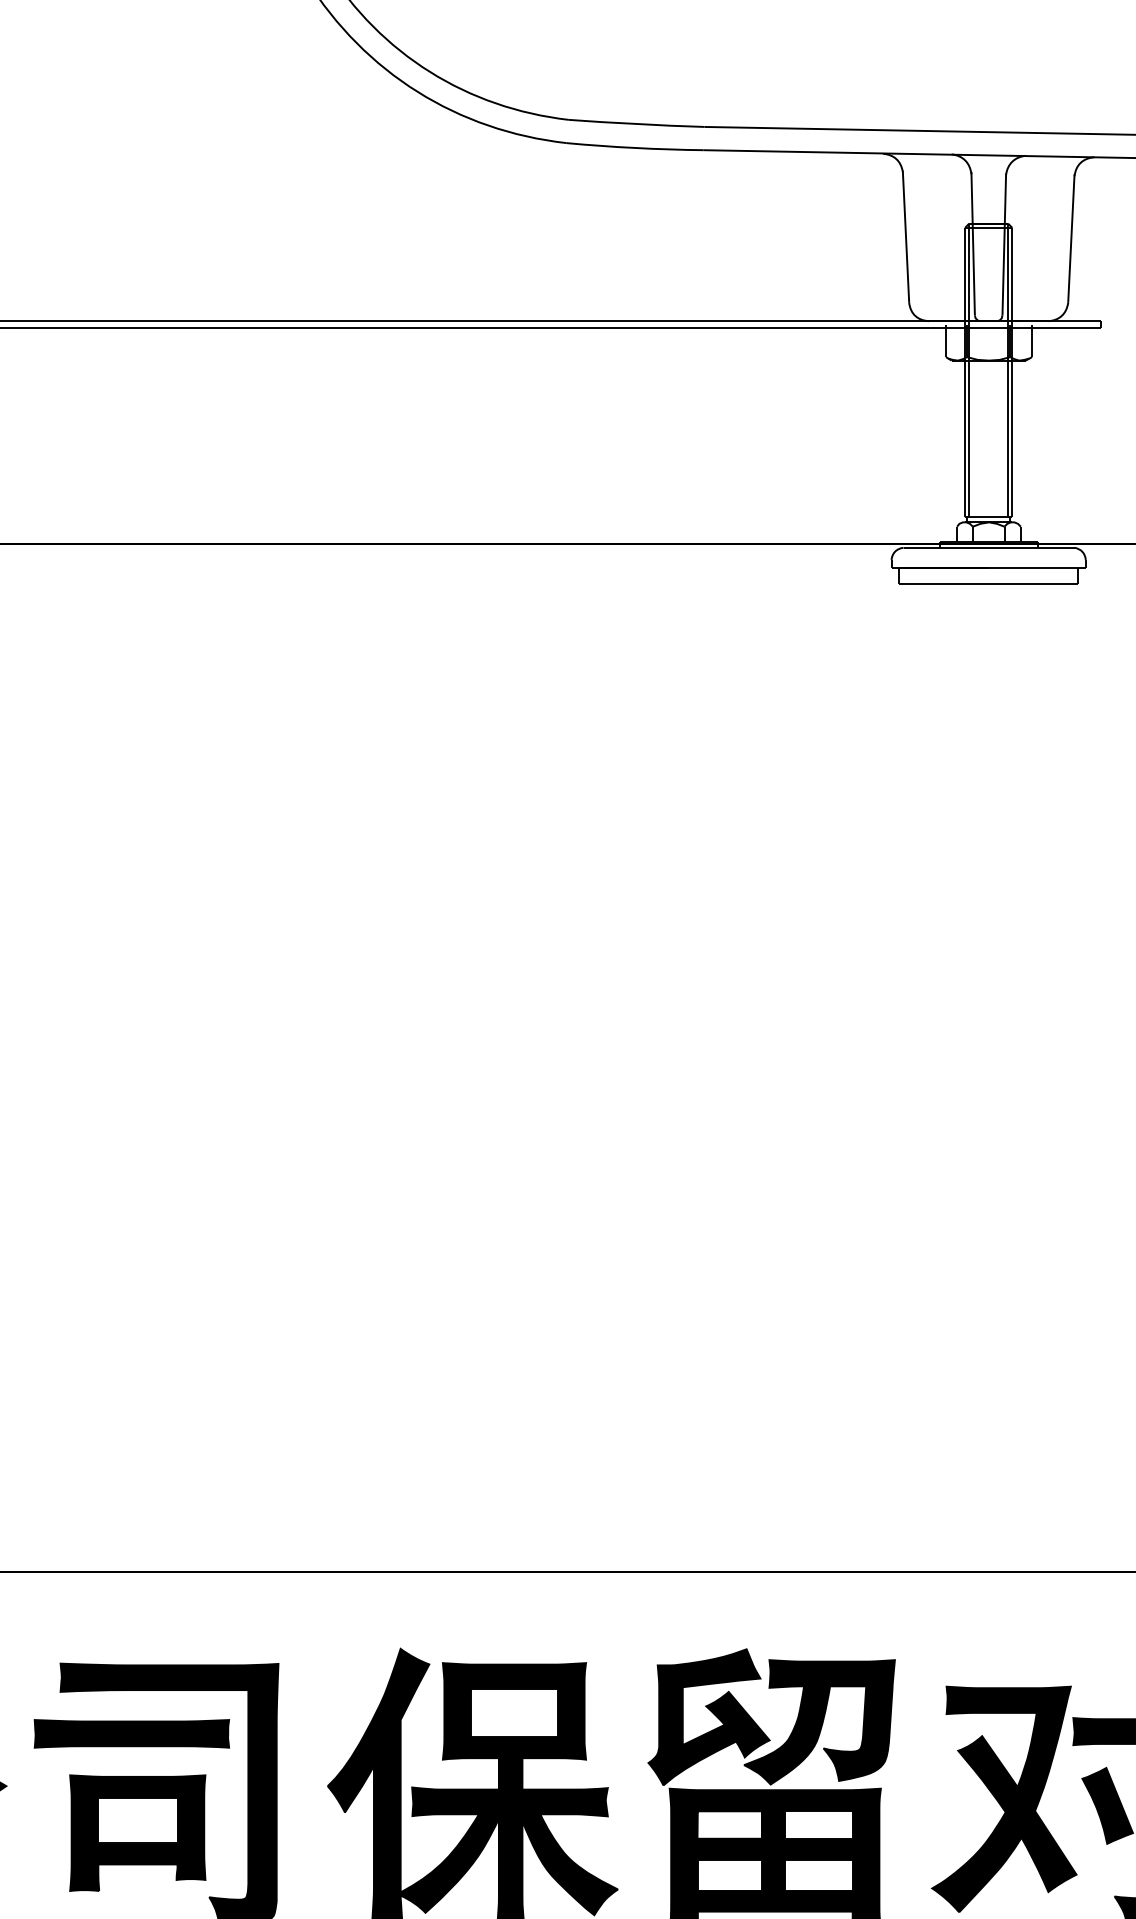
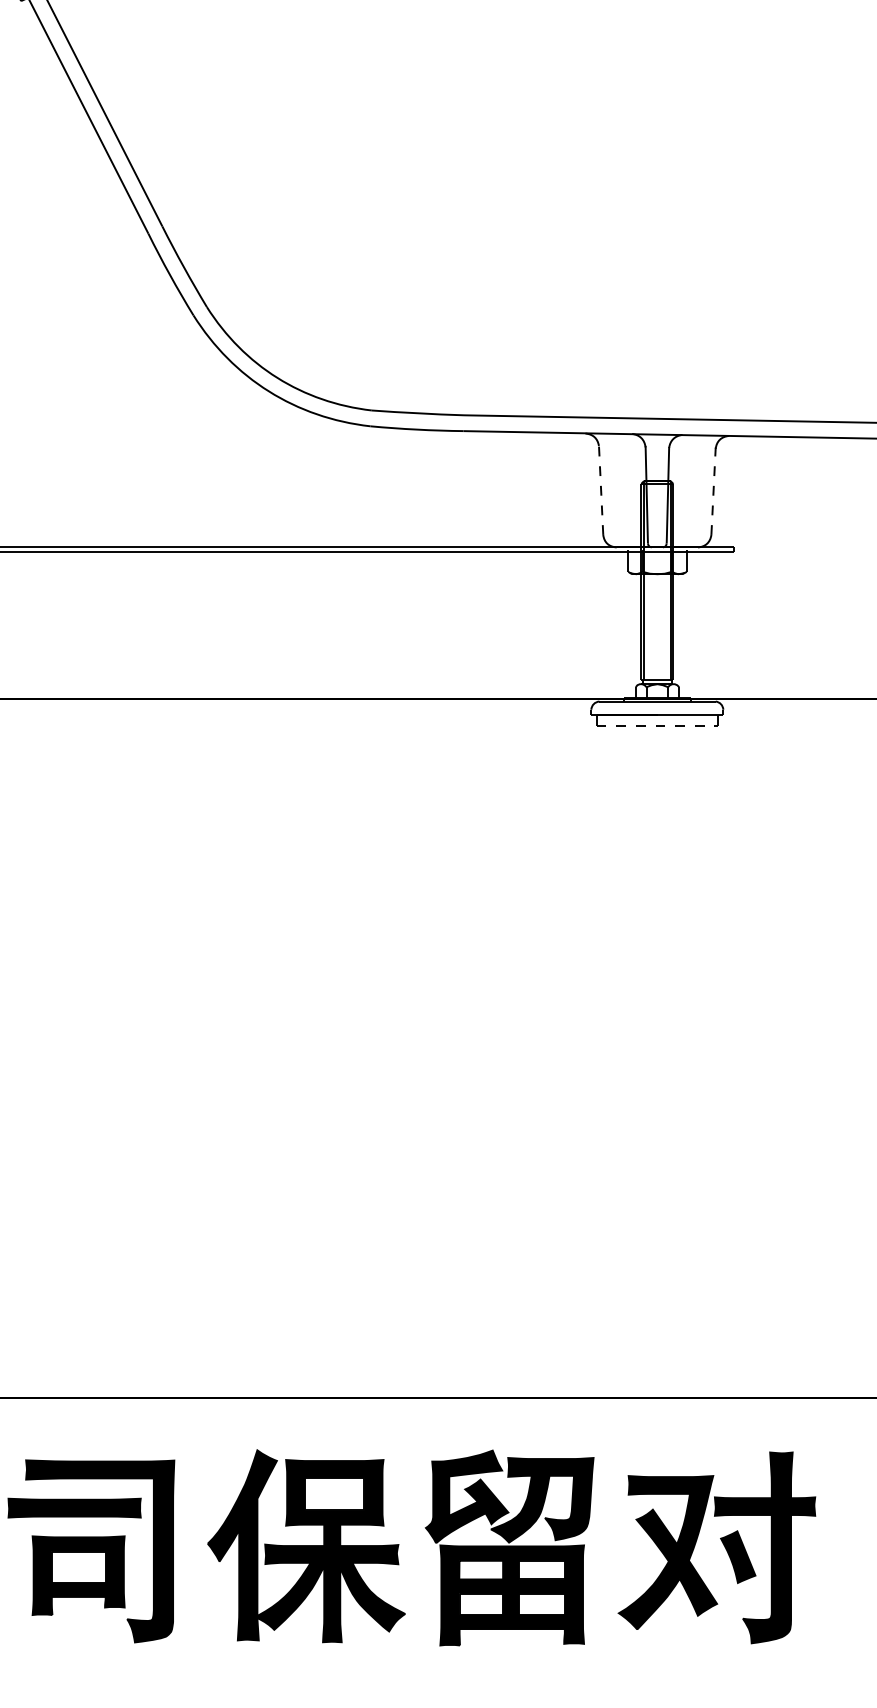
line: (906, 237) -> (601, 490), solid -> dashed
line: (1071, 238) -> (713, 491), solid -> dashed
line: (988, 584) -> (657, 726), solid -> dashed

